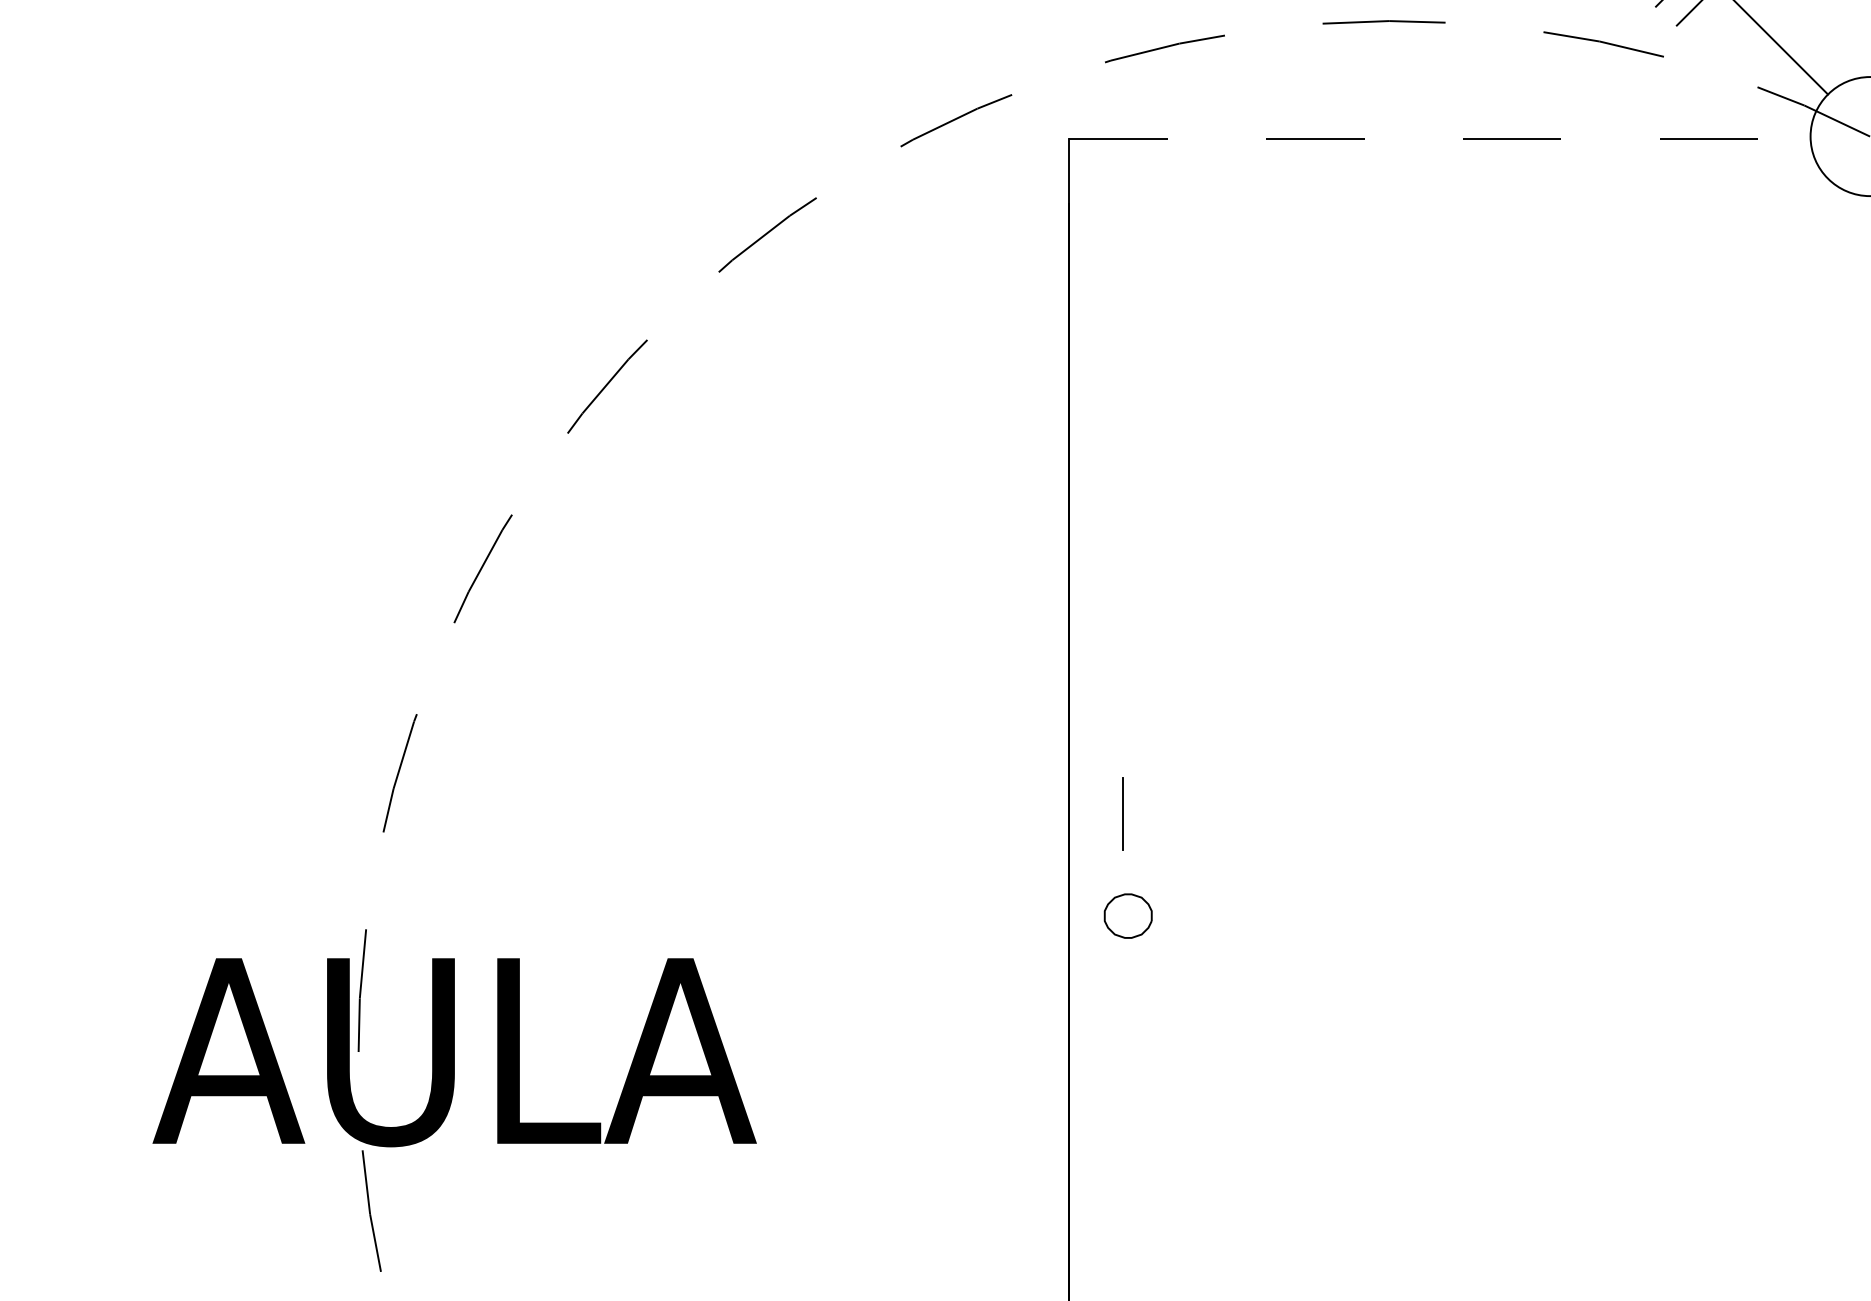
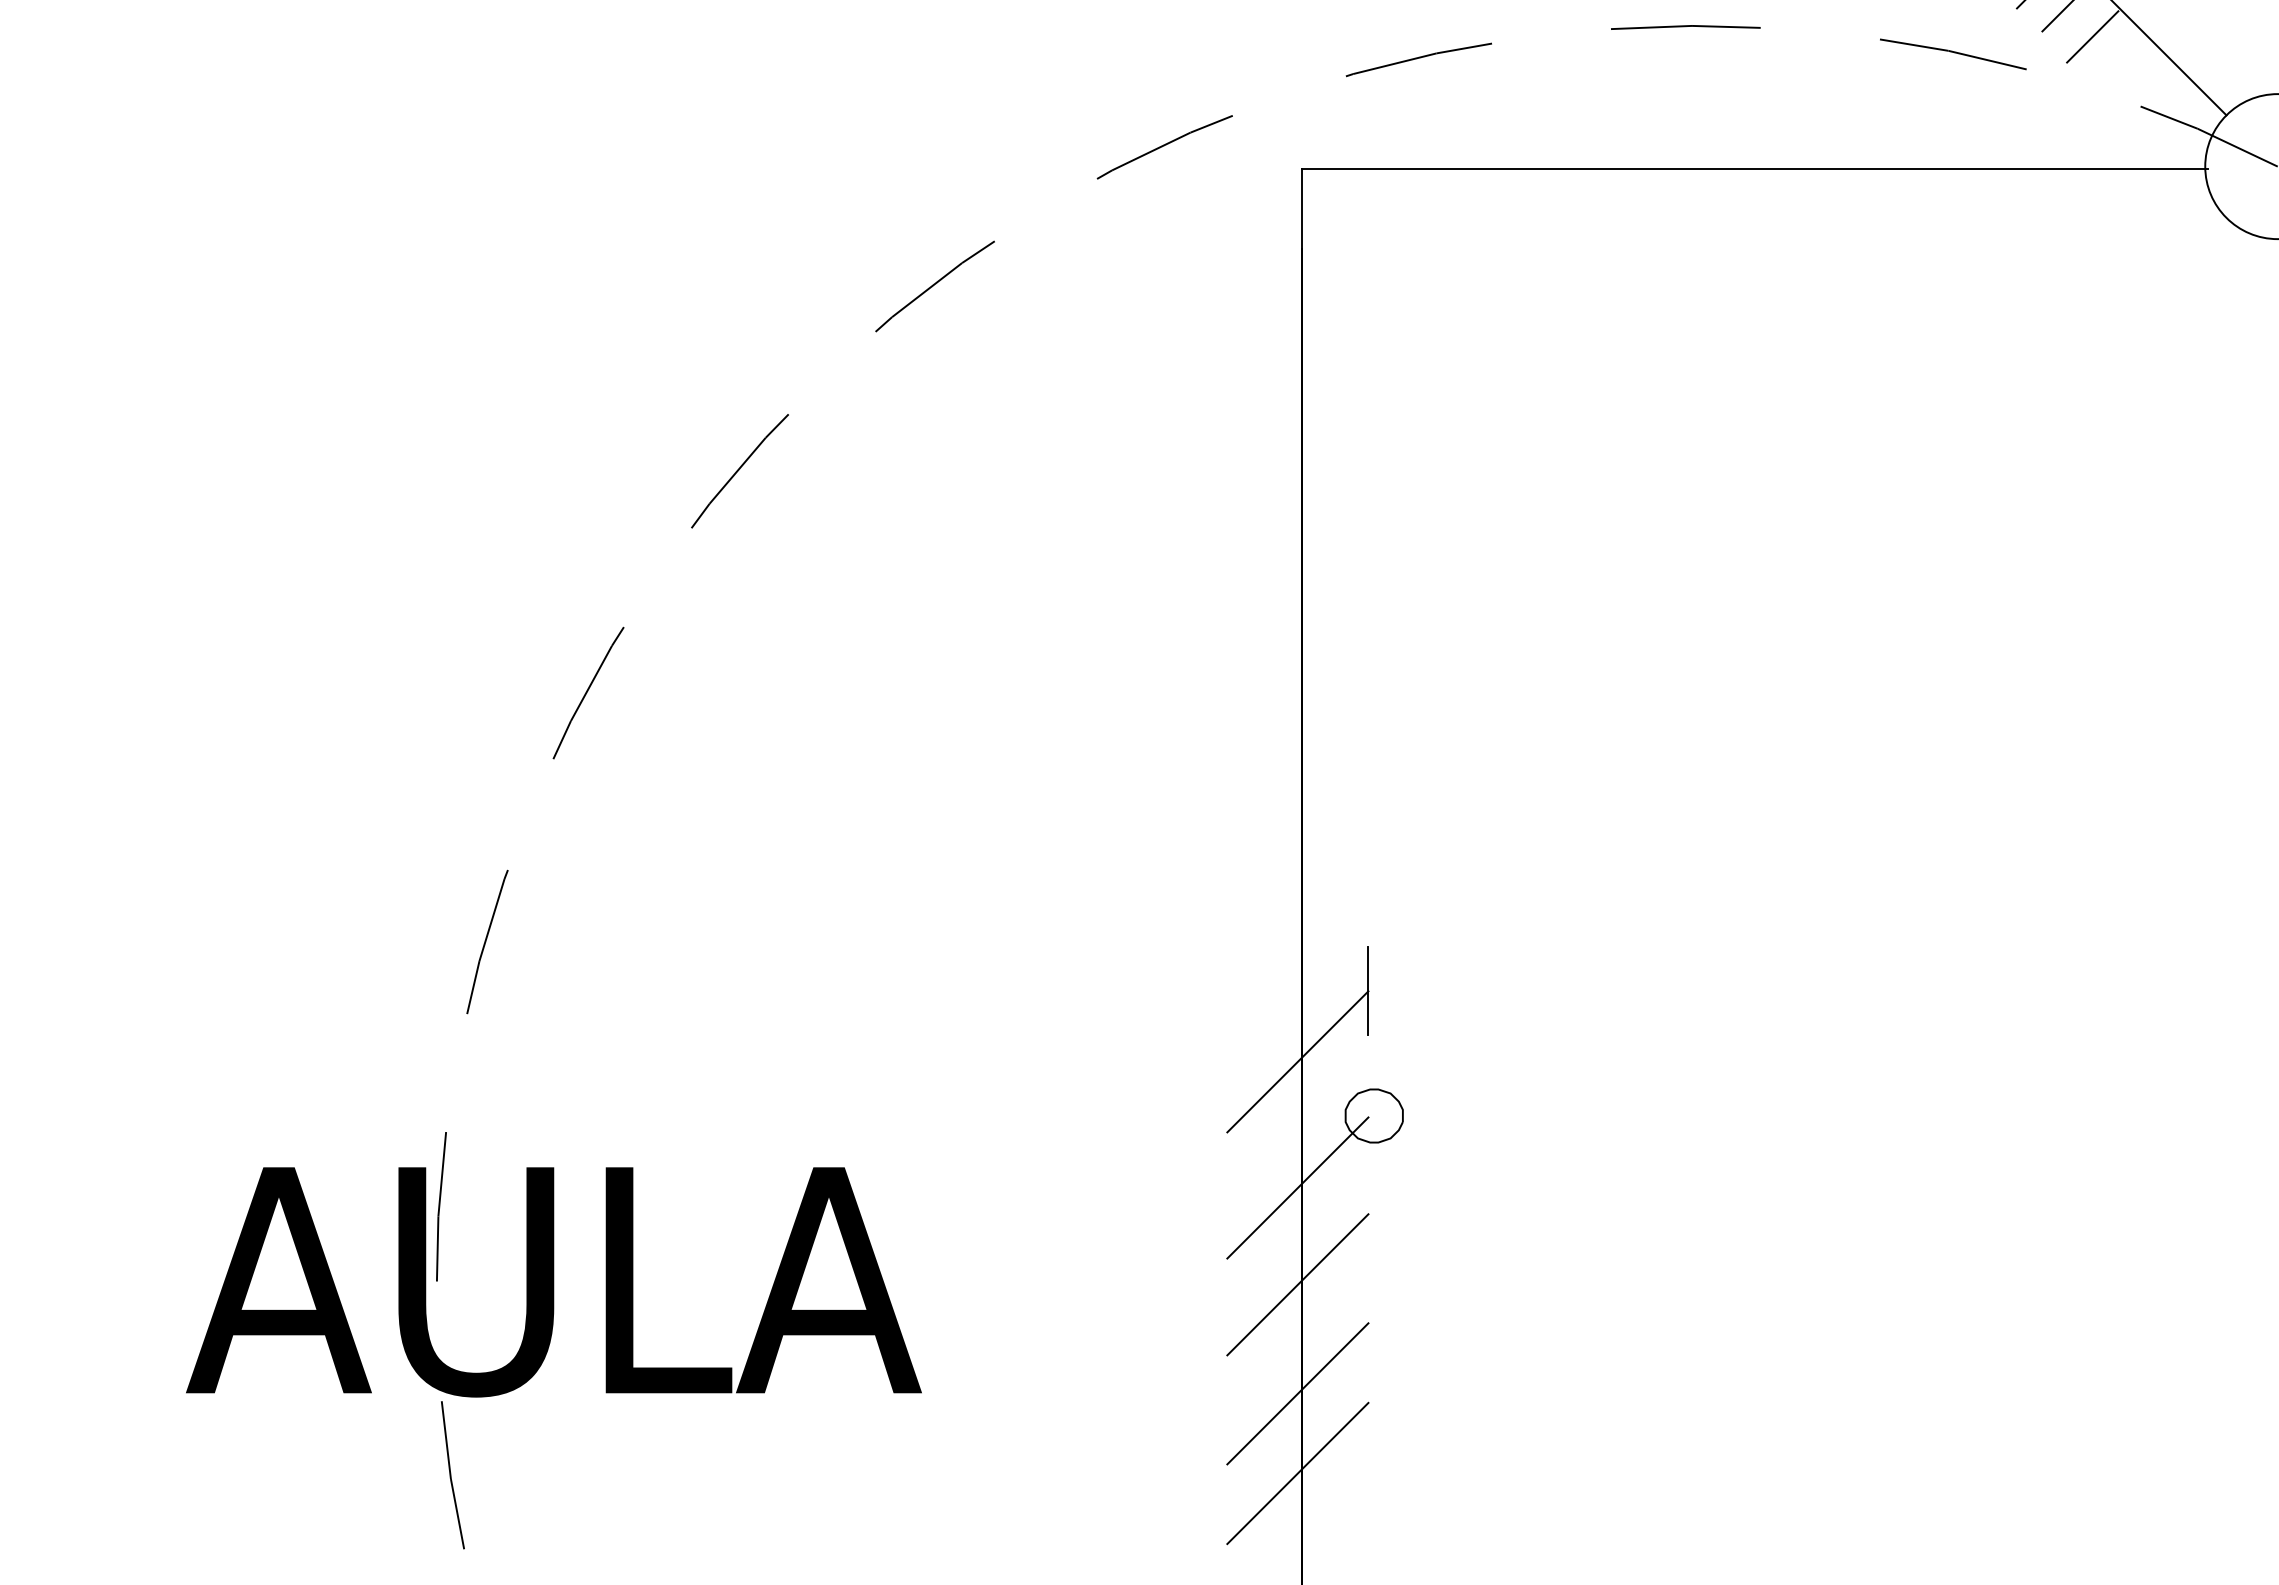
line: (1718, 29) -> (2092, 36), added
line: (1441, 138) -> (1755, 169), dashed -> solid
line: (1065, 871) -> (1297, 1061), added
line: (1065, 974) -> (1297, 1187), added
line: (1065, 1054) -> (1297, 1284), added
line: (1065, 1143) -> (1297, 1393), added
line: (1065, 1209) -> (1297, 1473), added

